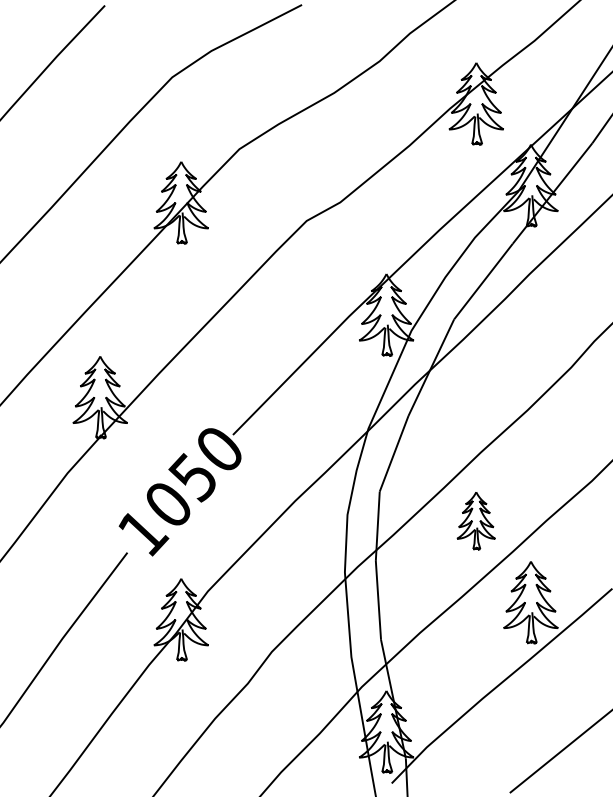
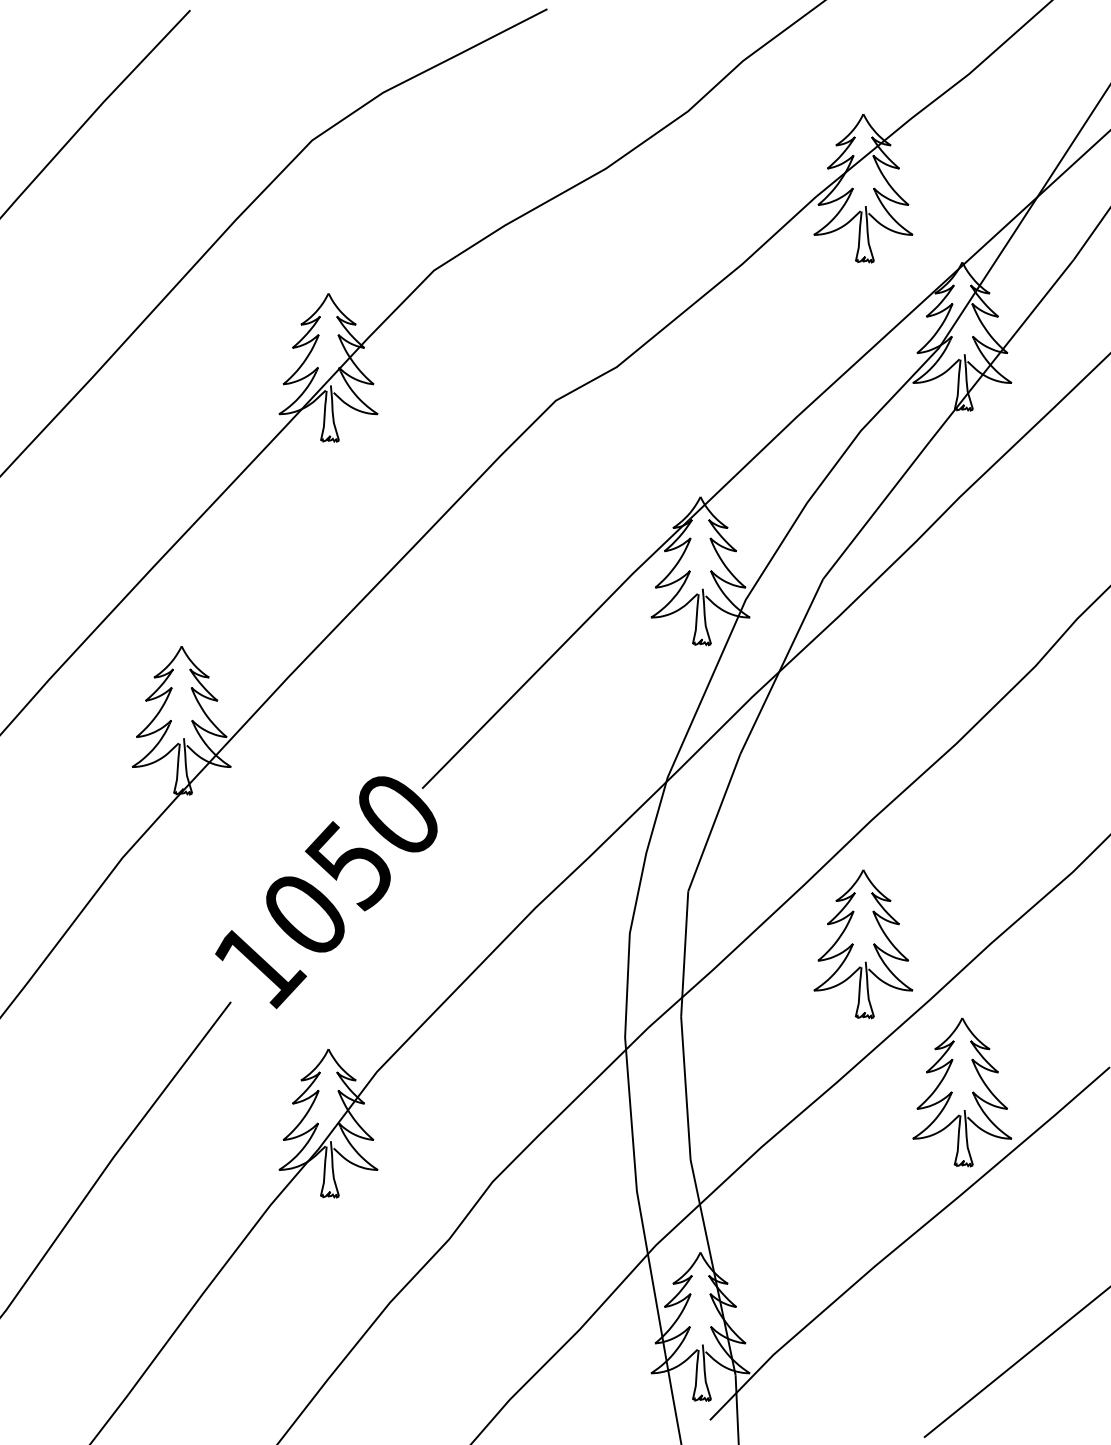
part: (475, 520) -> (861, 943), size x1.43

